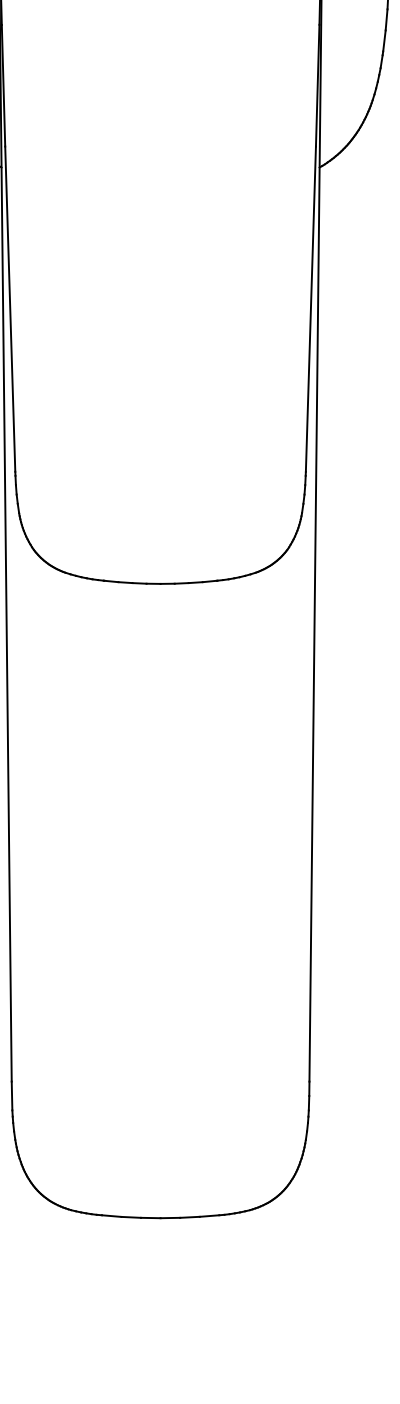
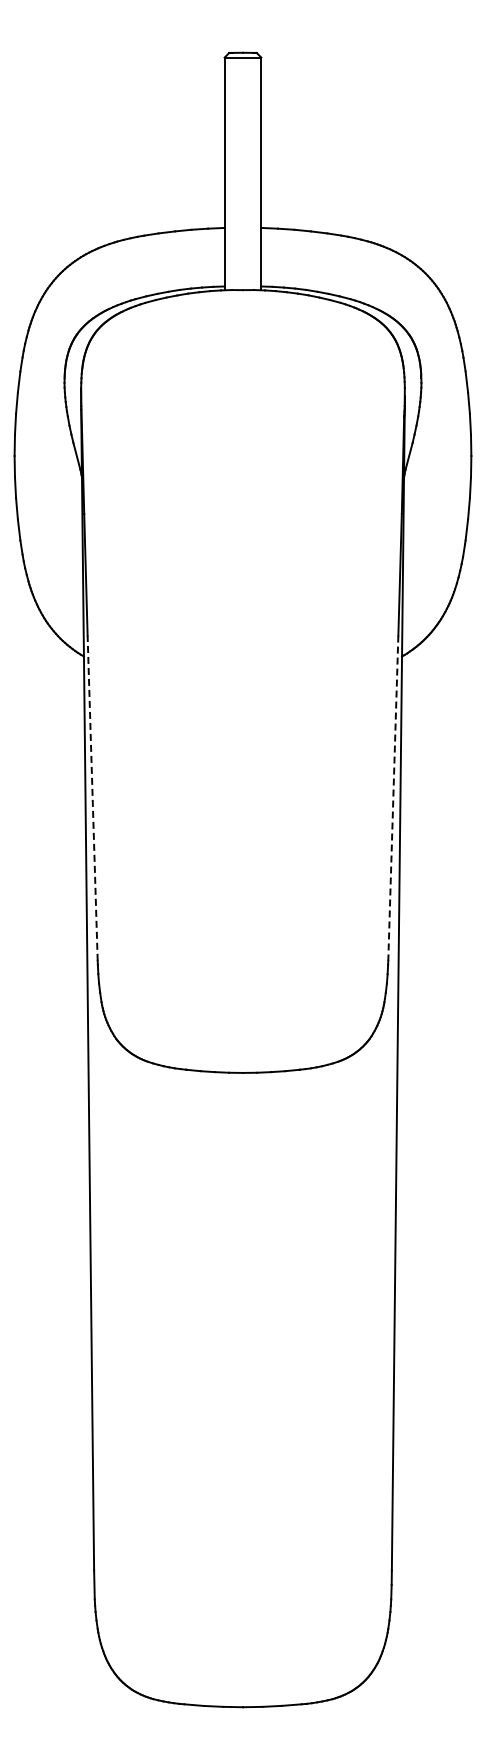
line: (10, 309) -> (92, 798), solid -> dashed
line: (311, 309) -> (393, 798), solid -> dashed

